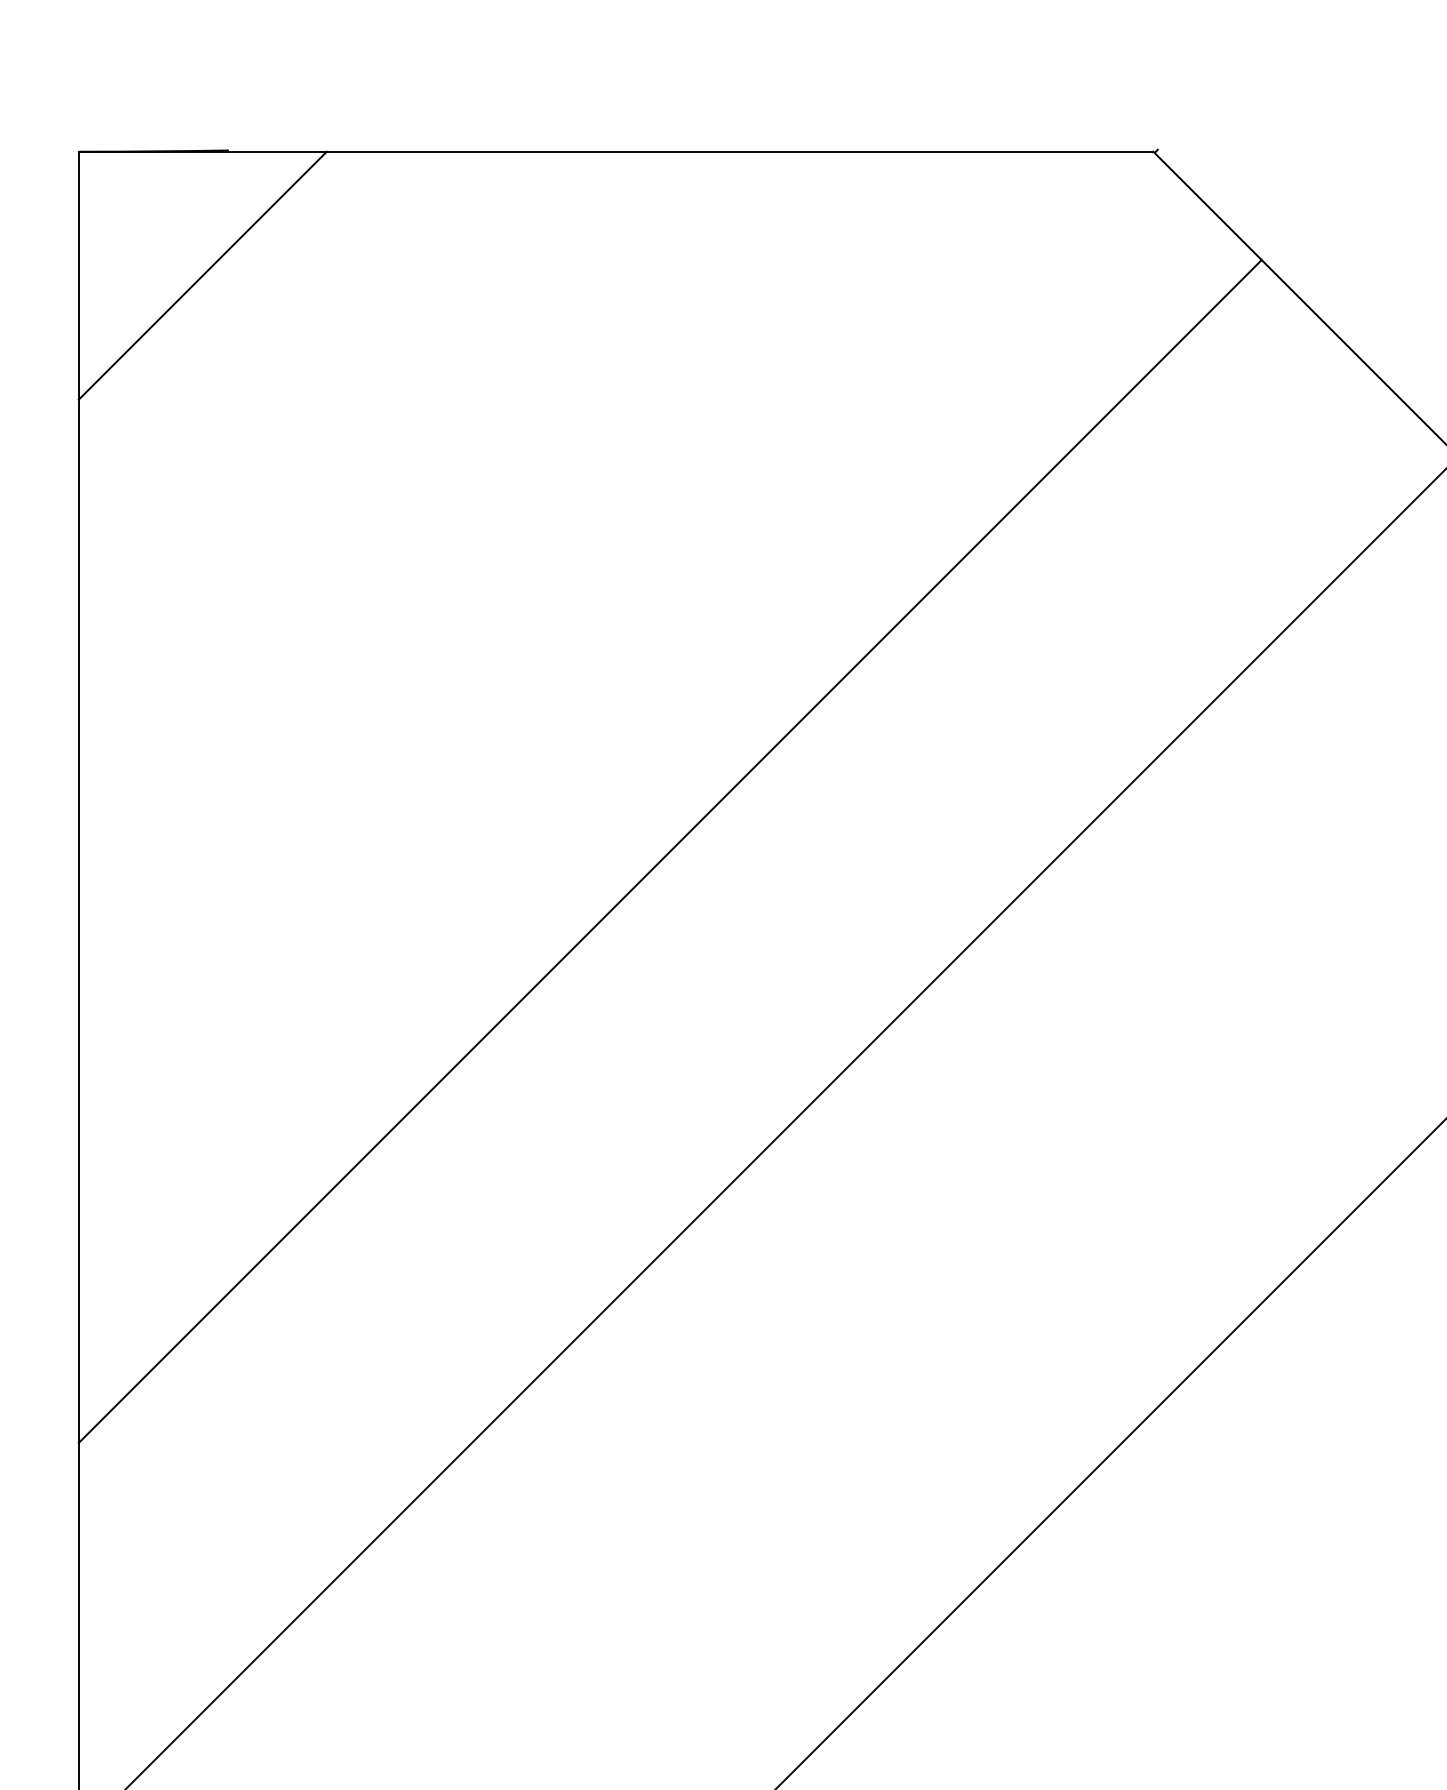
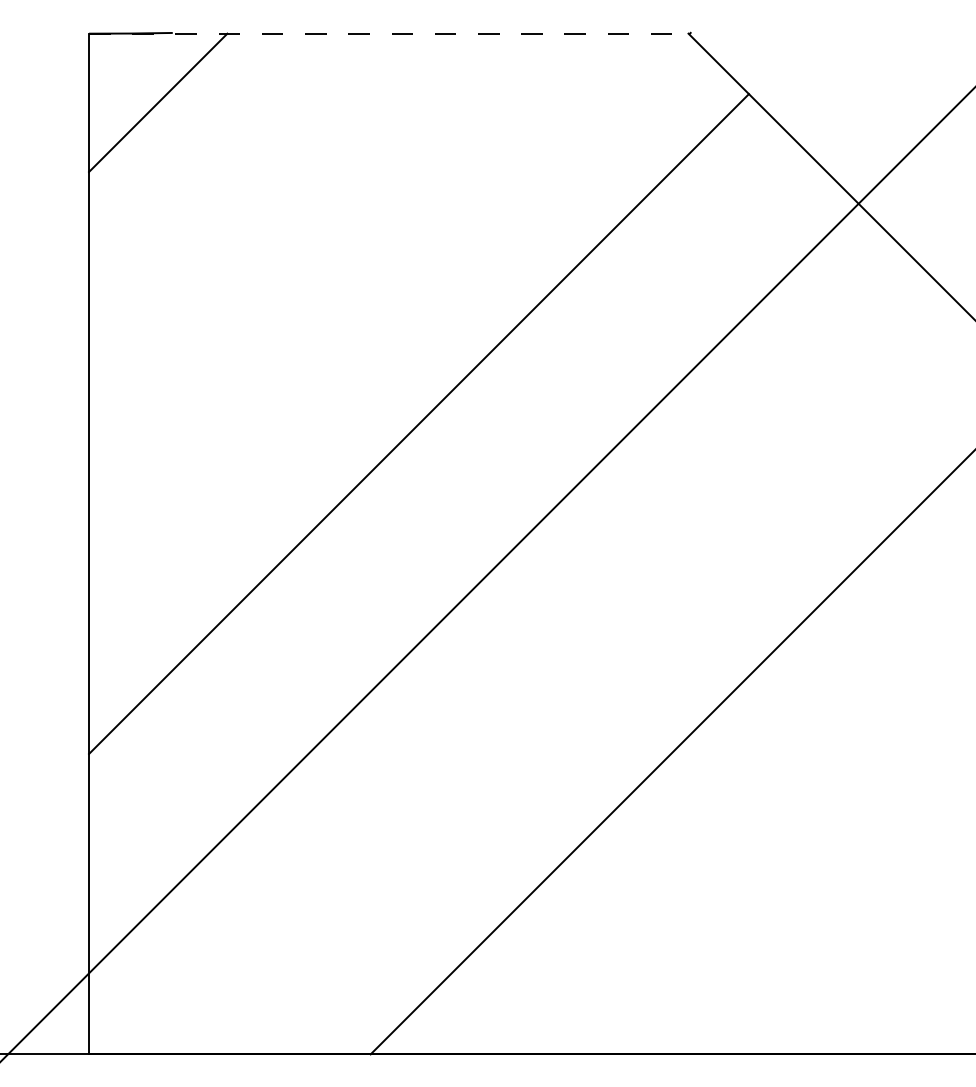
line: (615, 151) -> (388, 33), solid -> dashed

